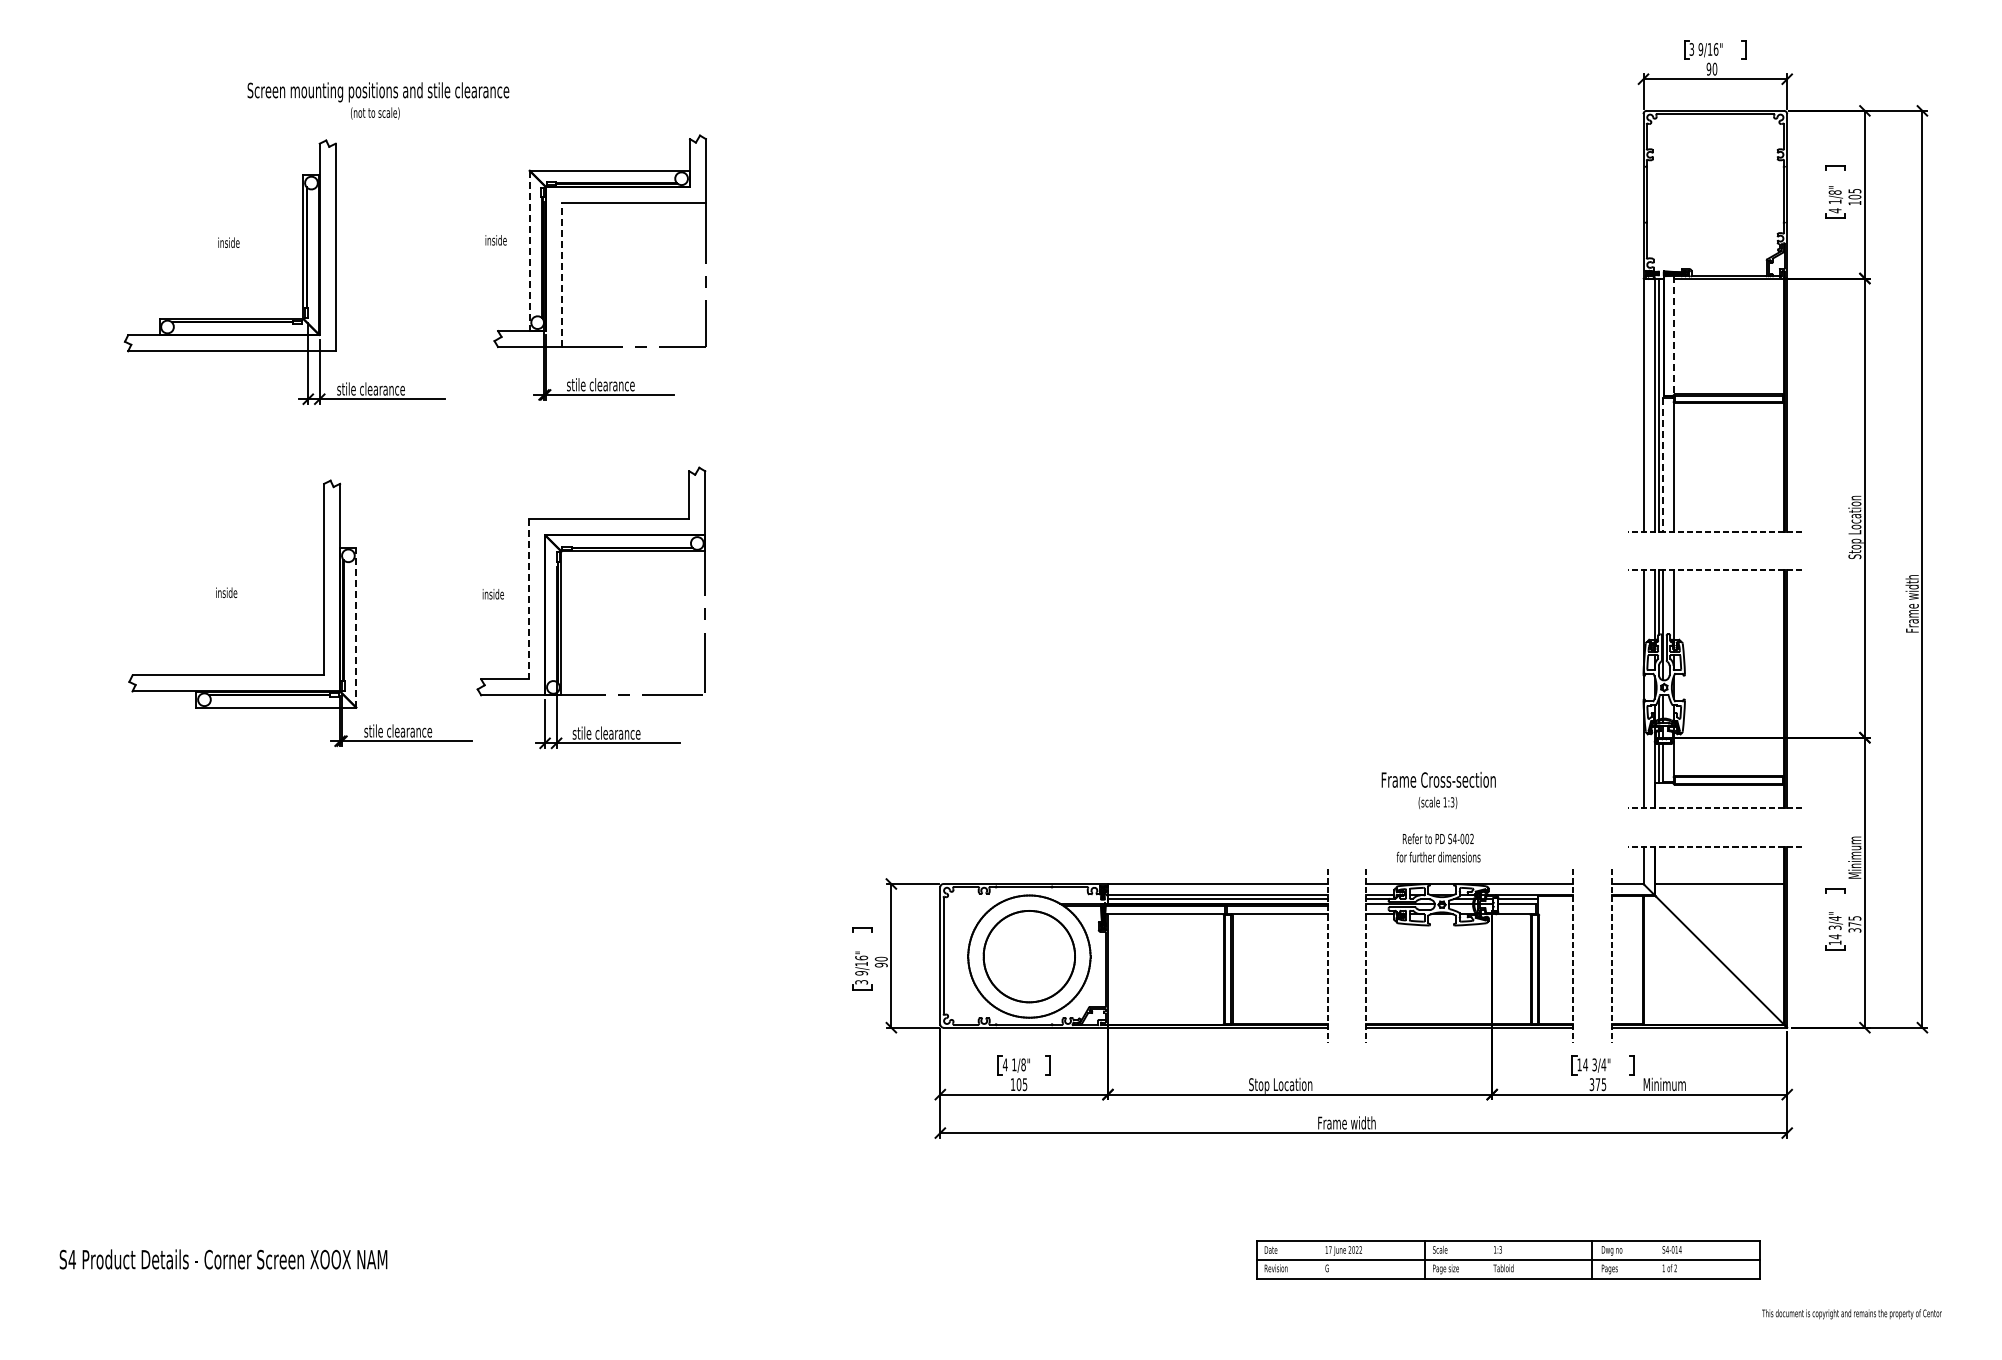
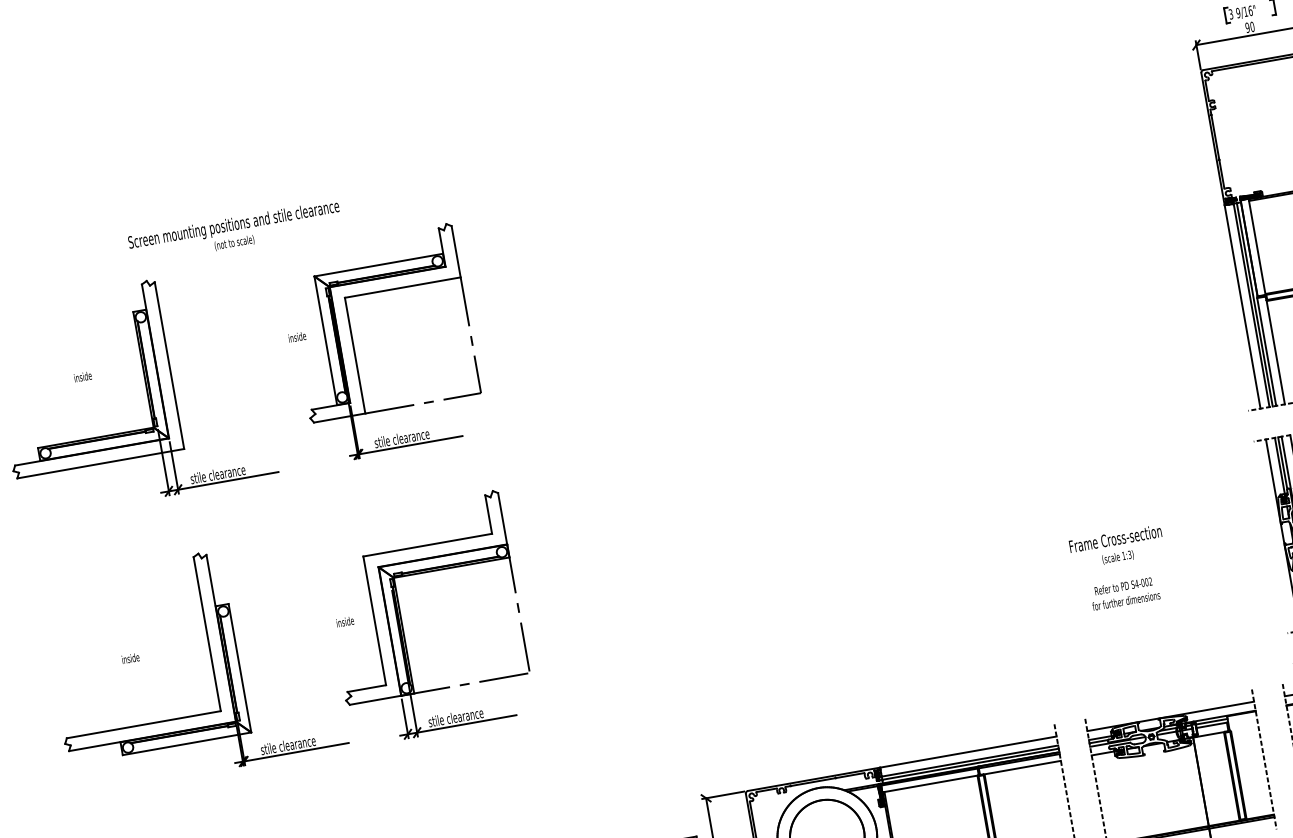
text: (378, 100) -> (235, 232), moved
line: (529, 250) -> (325, 340), dashed -> solid
line: (561, 274) -> (354, 355), dashed -> solid
line: (1673, 335) -> (1256, 246), dashed -> solid
line: (1663, 465) -> (1267, 352), dashed -> solid
line: (529, 599) -> (375, 620), dashed -> solid
line: (356, 627) -> (240, 667), dashed -> solid
text: (1438, 817) -> (1120, 569), moved

